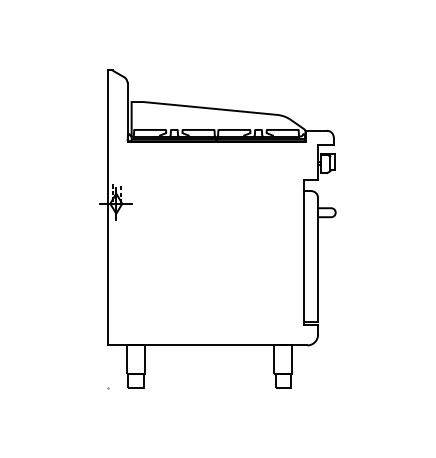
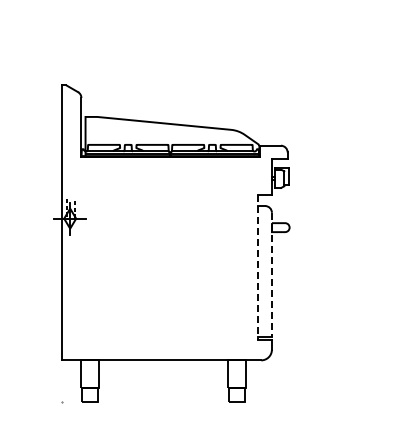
line: (304, 252) -> (258, 267), solid -> dashed
line: (318, 259) -> (272, 274), solid -> dashed

